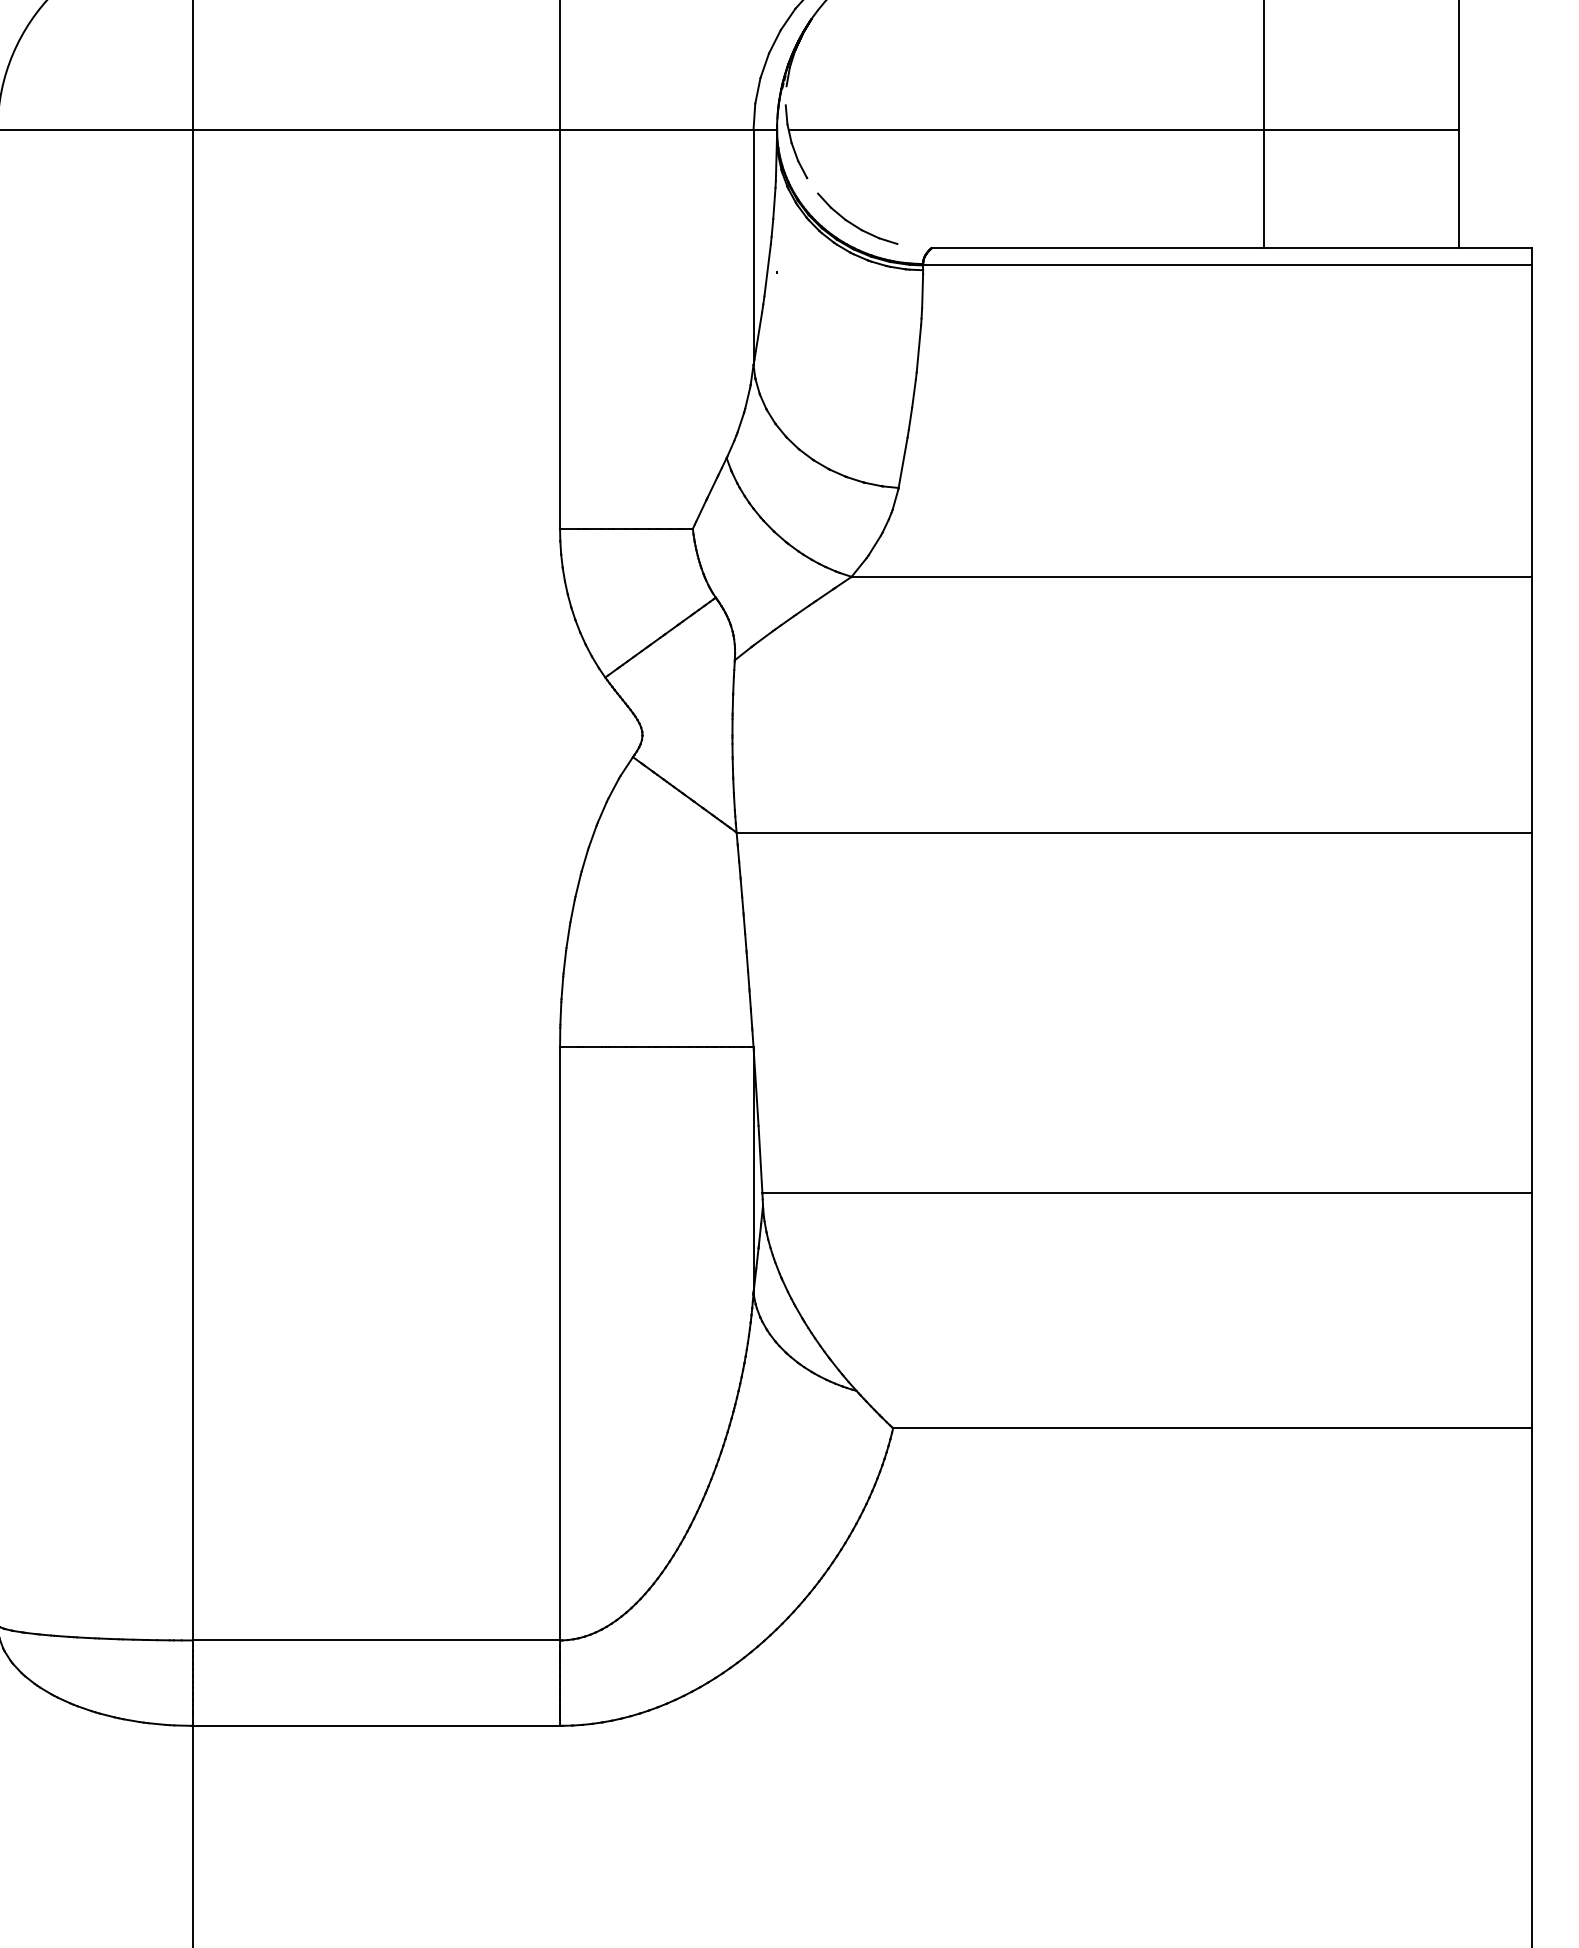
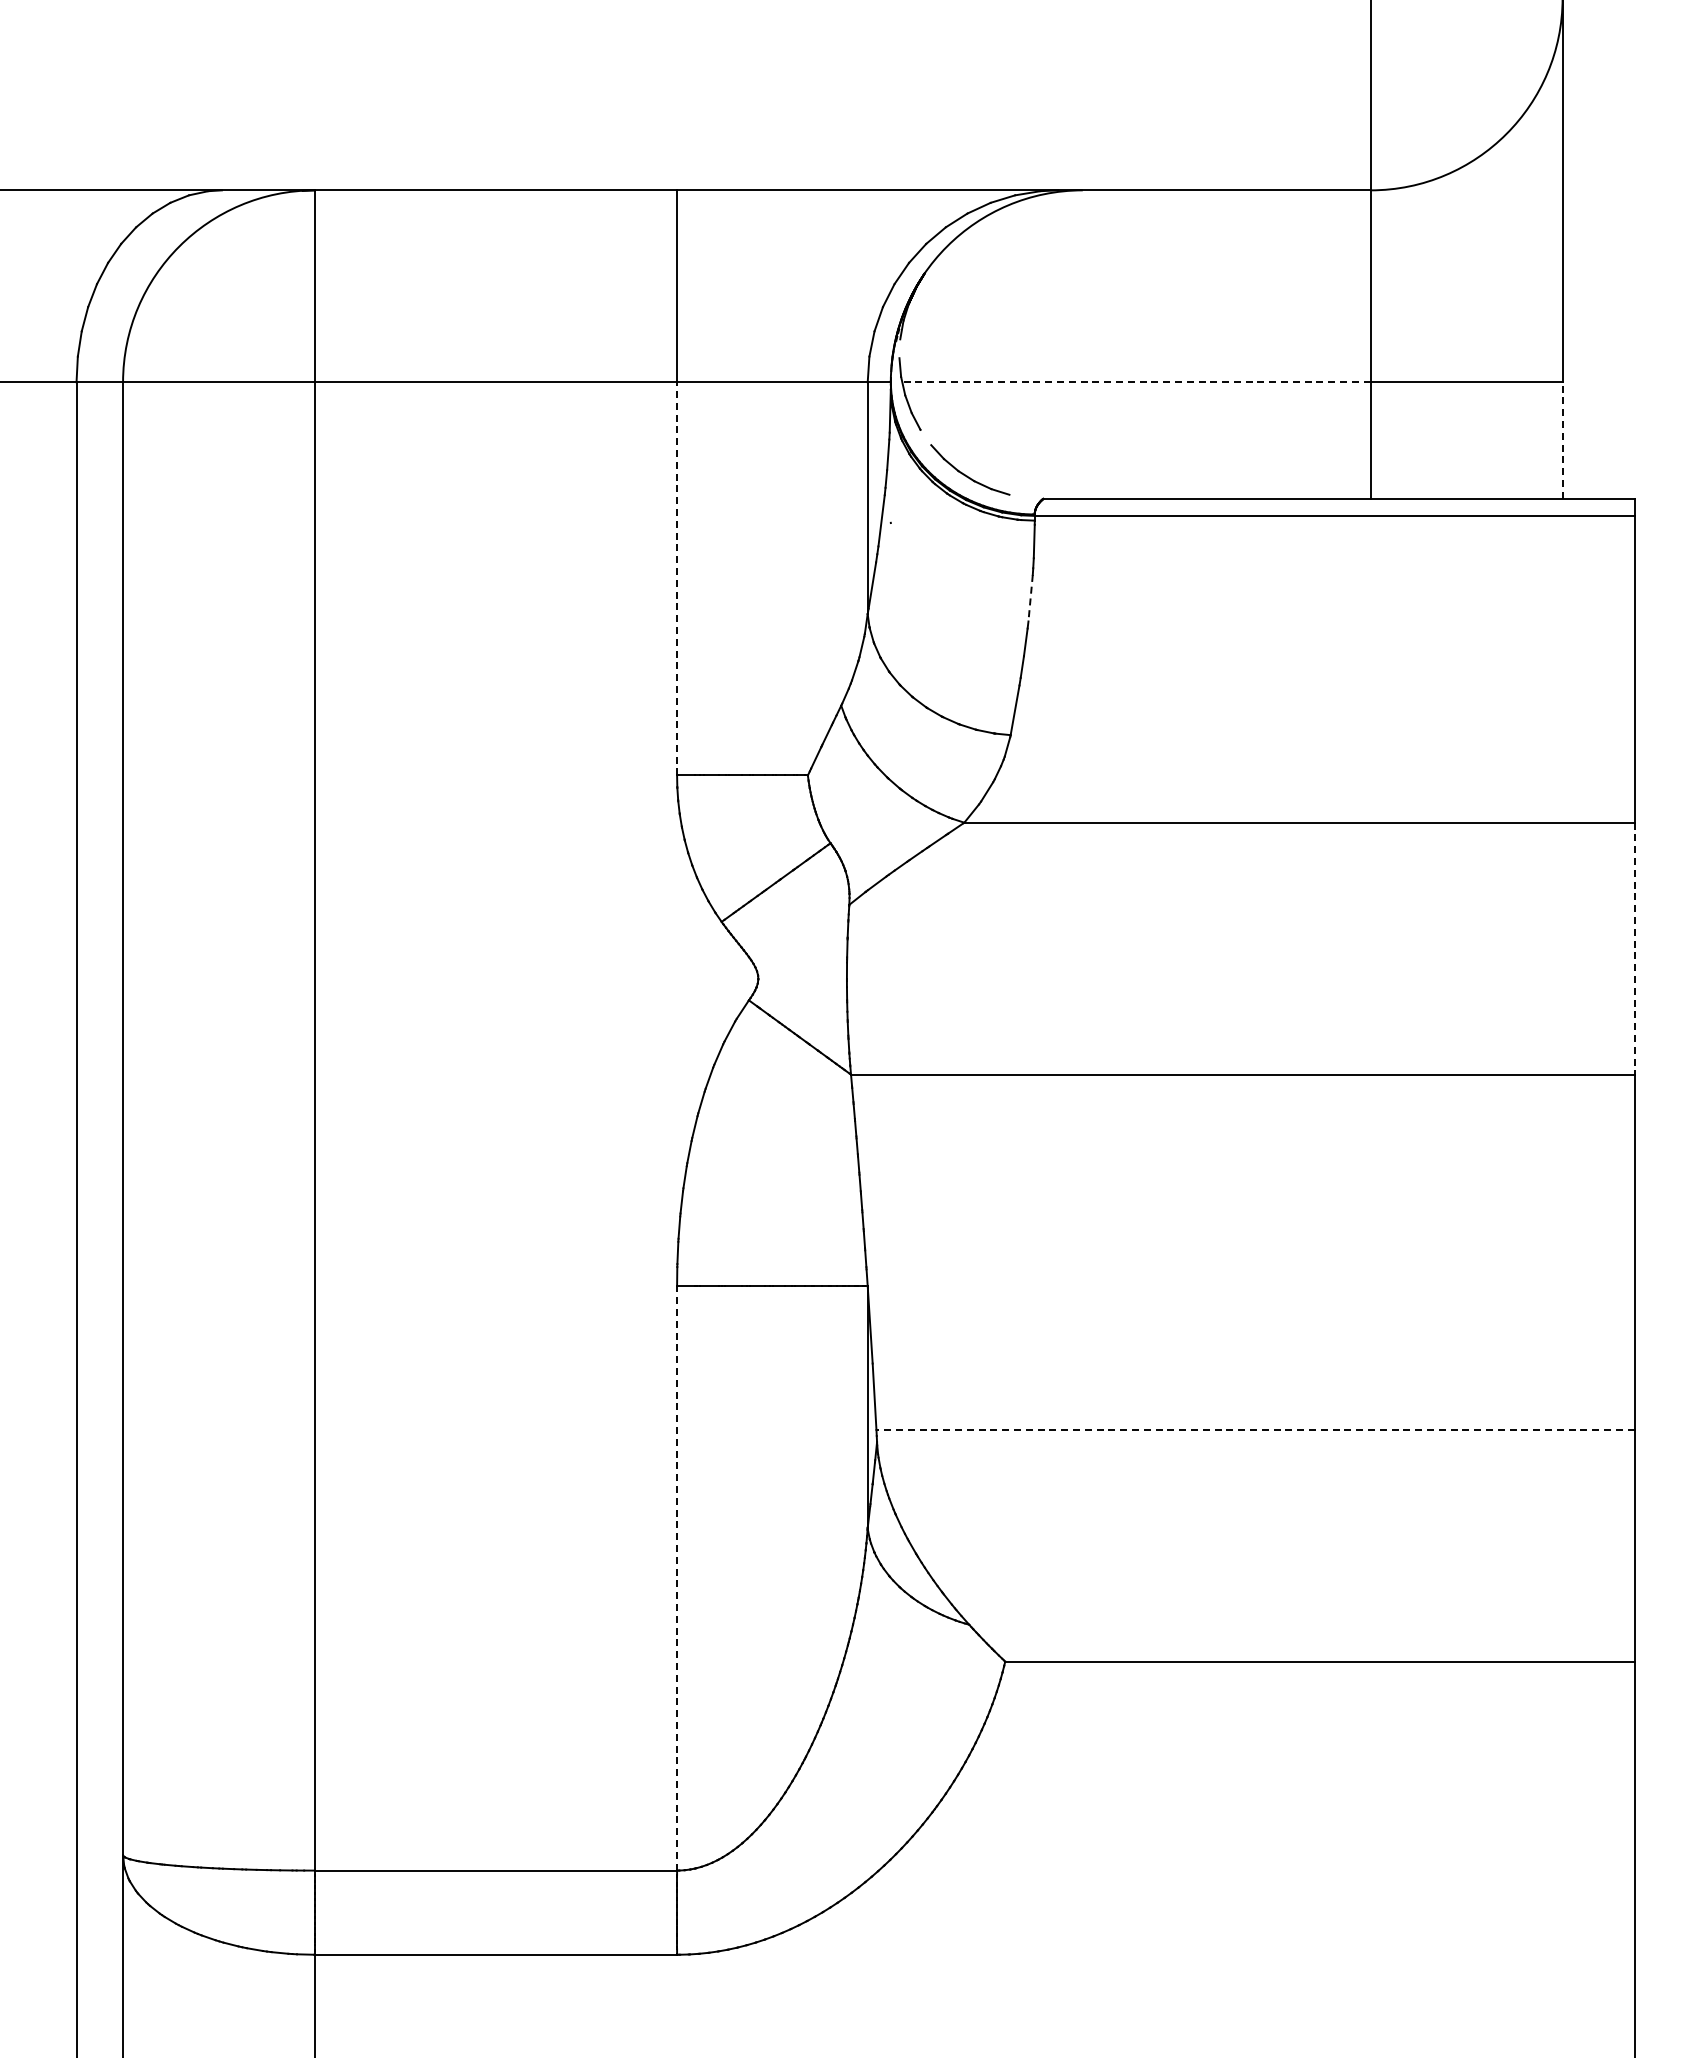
line: (1025, 130) -> (1135, 382), solid -> dashed
line: (1458, 188) -> (1562, 440), solid -> dashed
line: (560, 328) -> (677, 578), solid -> dashed
line: (918, 349) -> (1030, 598), solid -> dashed
line: (1531, 704) -> (1634, 948), solid -> dashed
line: (1147, 1192) -> (1255, 1429), solid -> dashed
line: (560, 1342) -> (677, 1577), solid -> dashed

